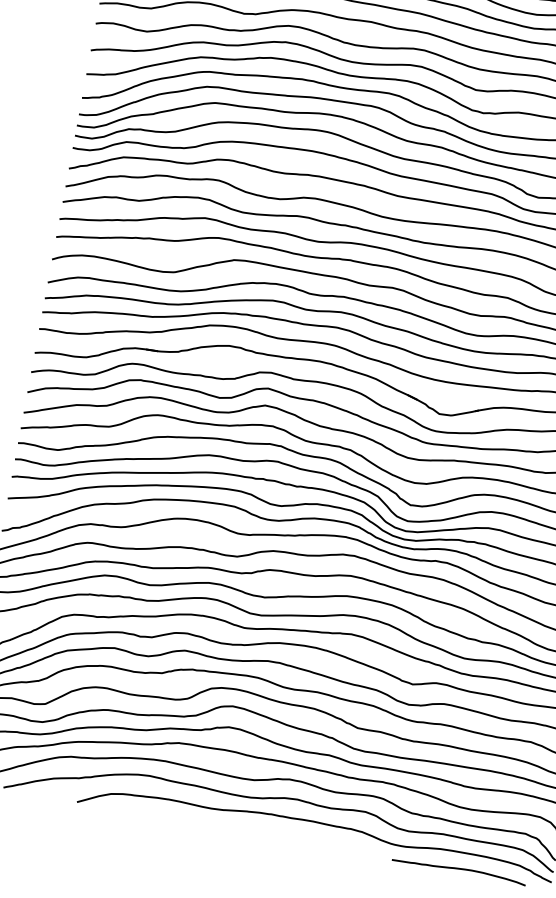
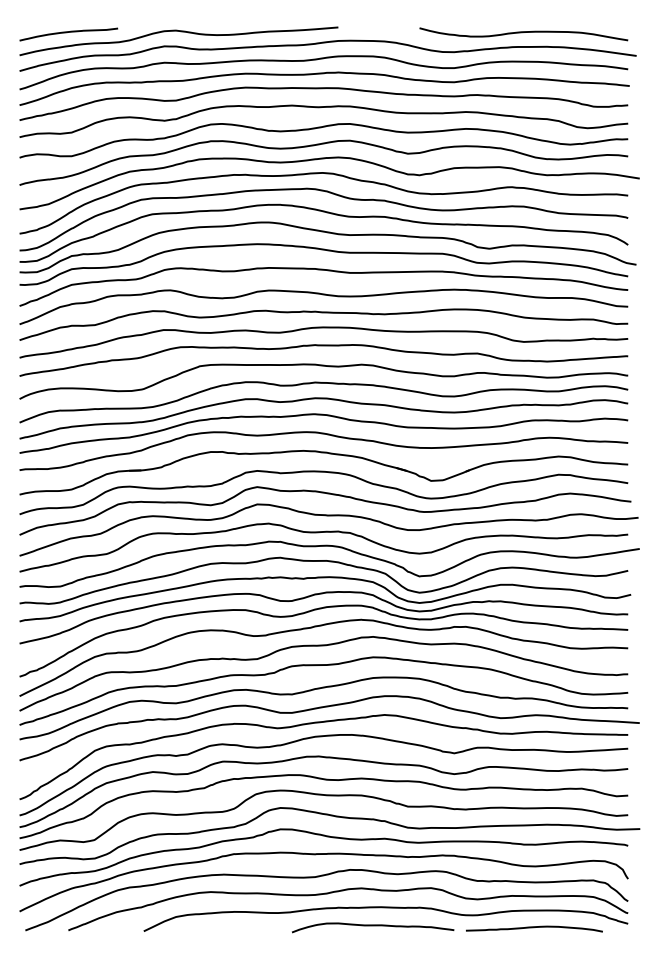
curve: (302, 839) -> (373, 926), added

